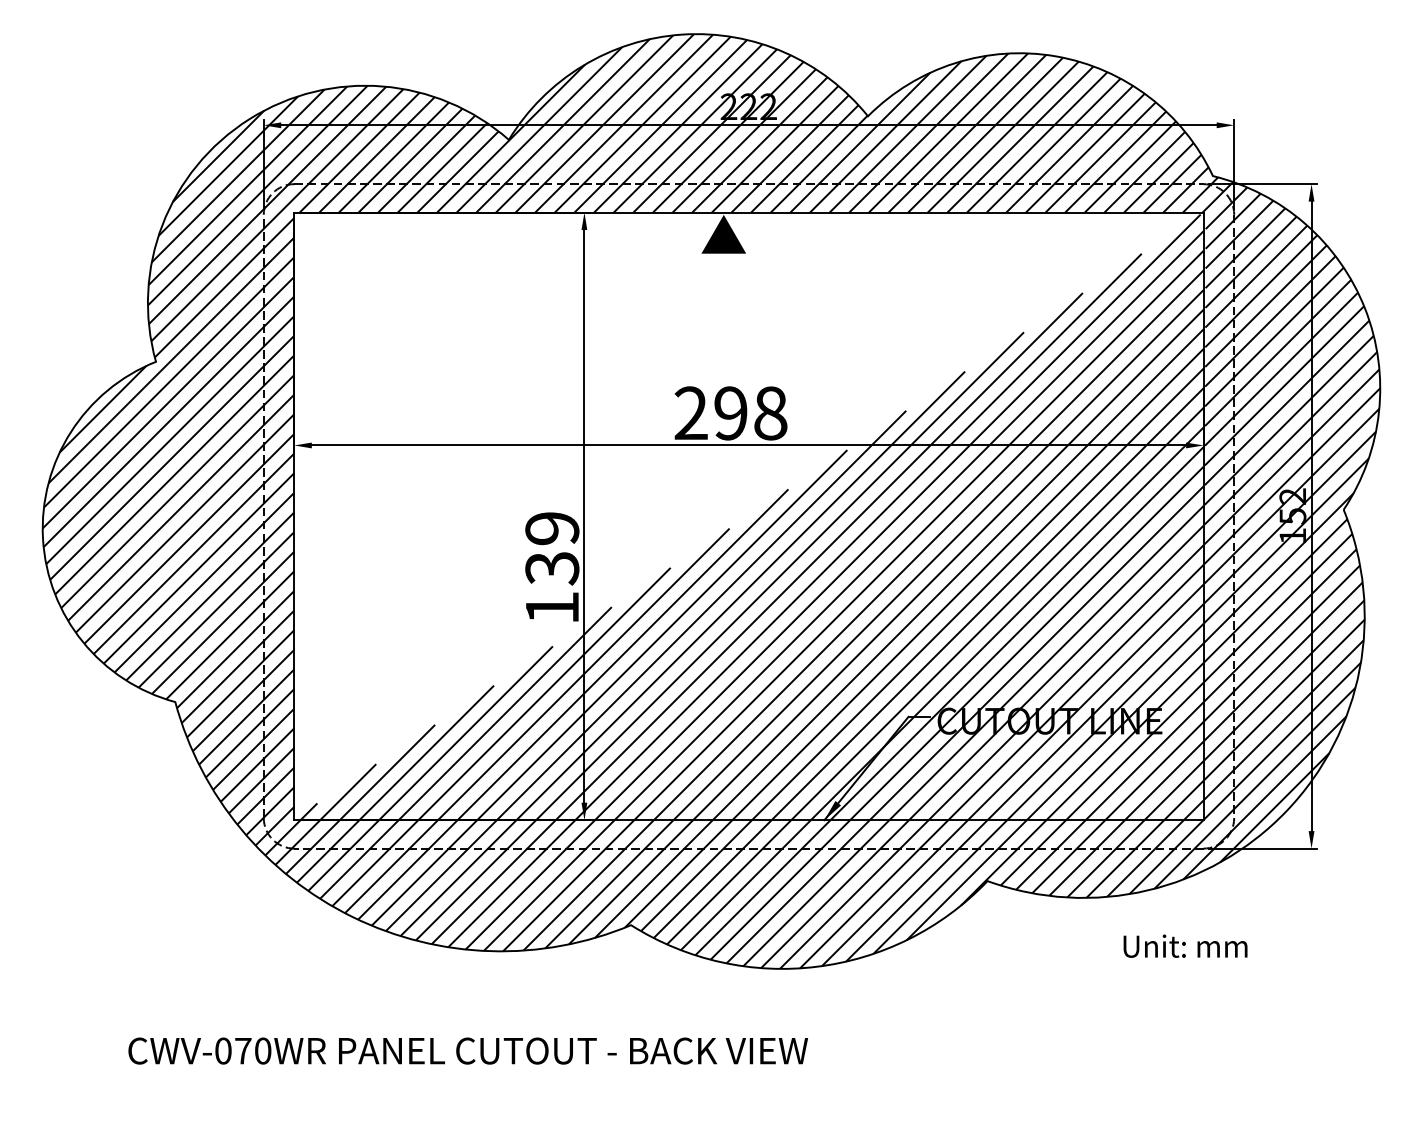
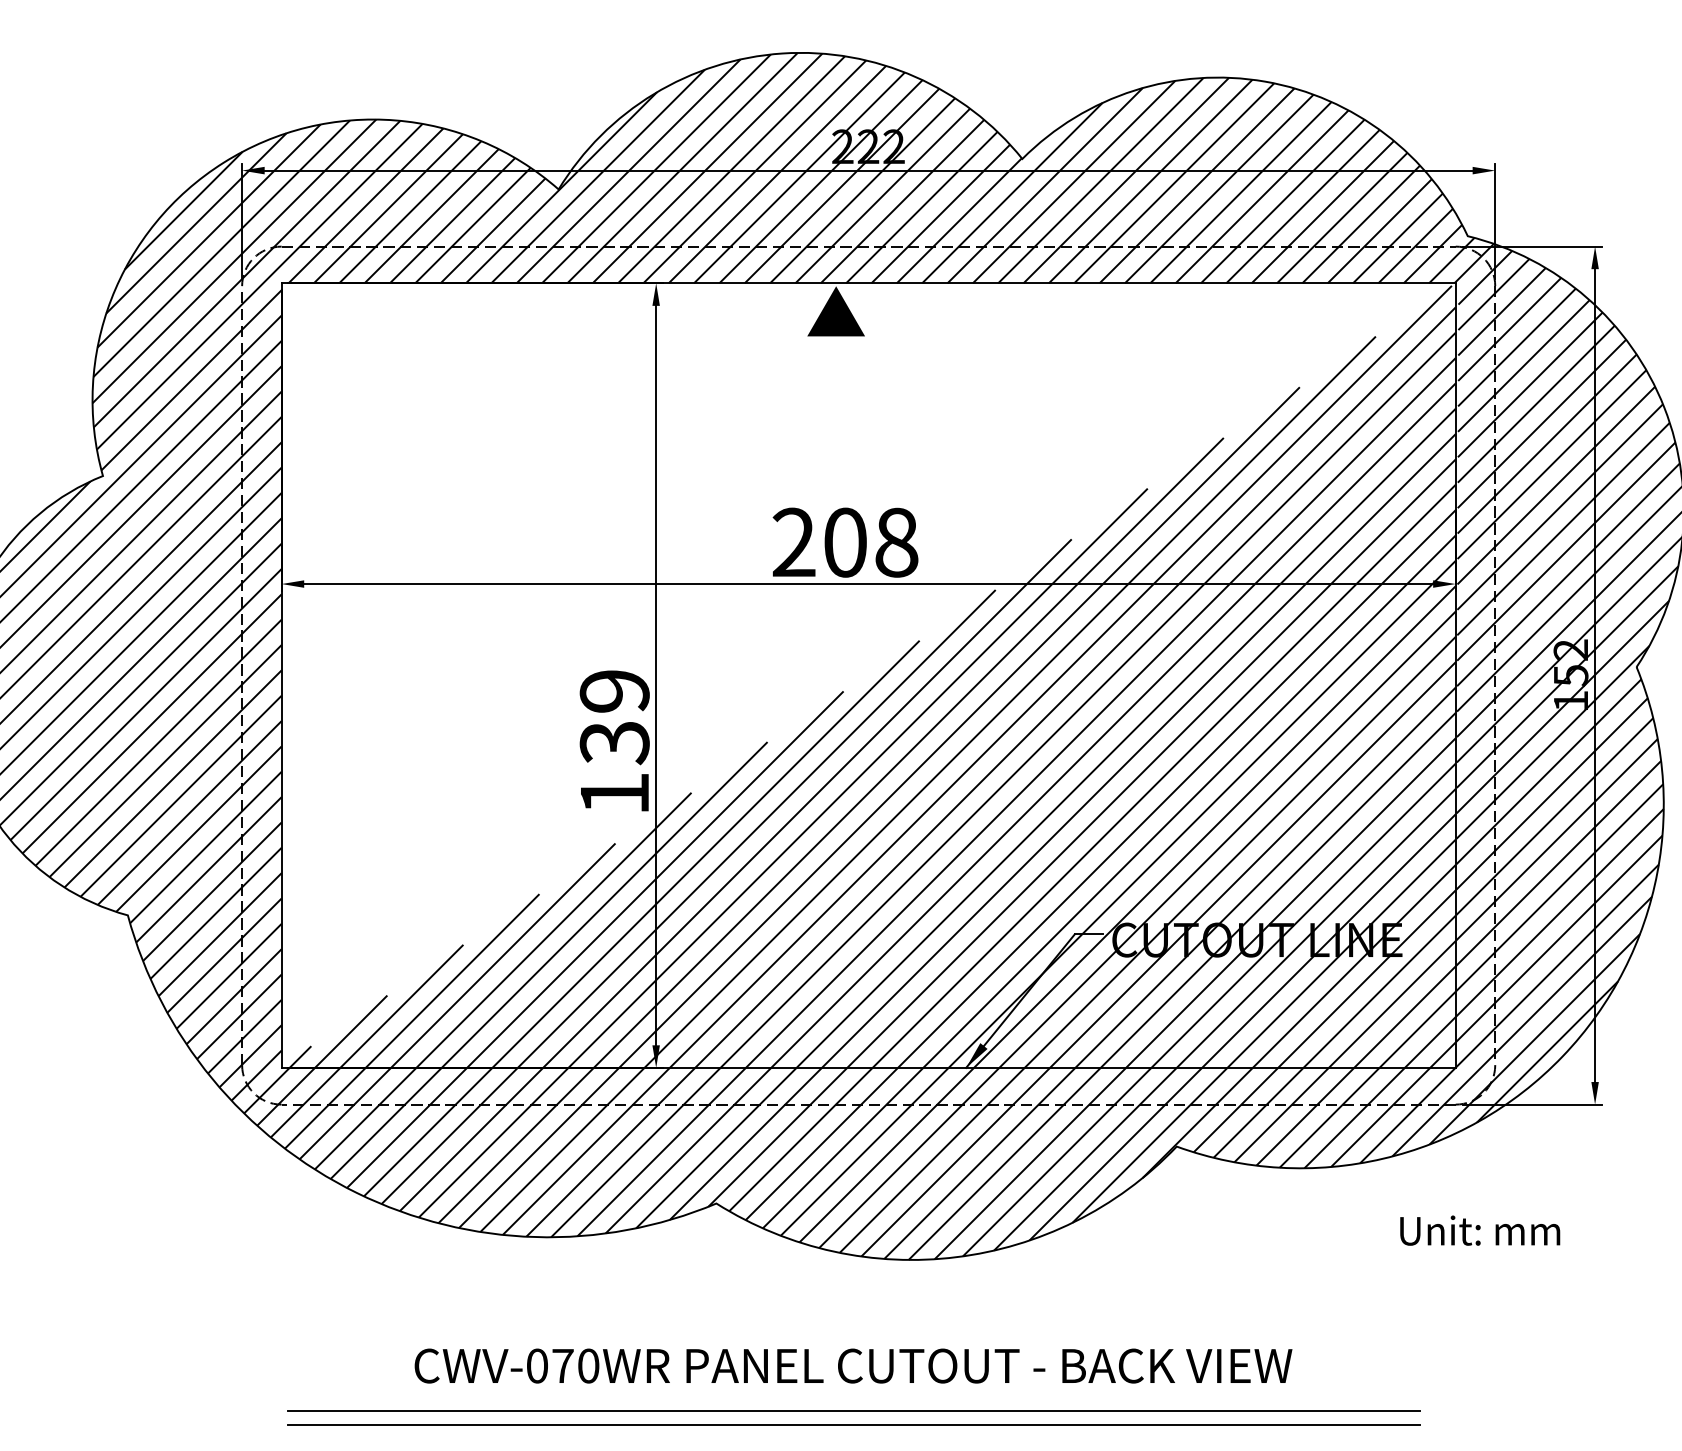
text: (730, 413) -> (844, 542), 298 -> 208
text: (1185, 945) -> (1480, 1229), moved
text: (468, 1050) -> (853, 1365), moved
line: (737, 1085) -> (853, 1410), added
line: (737, 1096) -> (853, 1424), added

